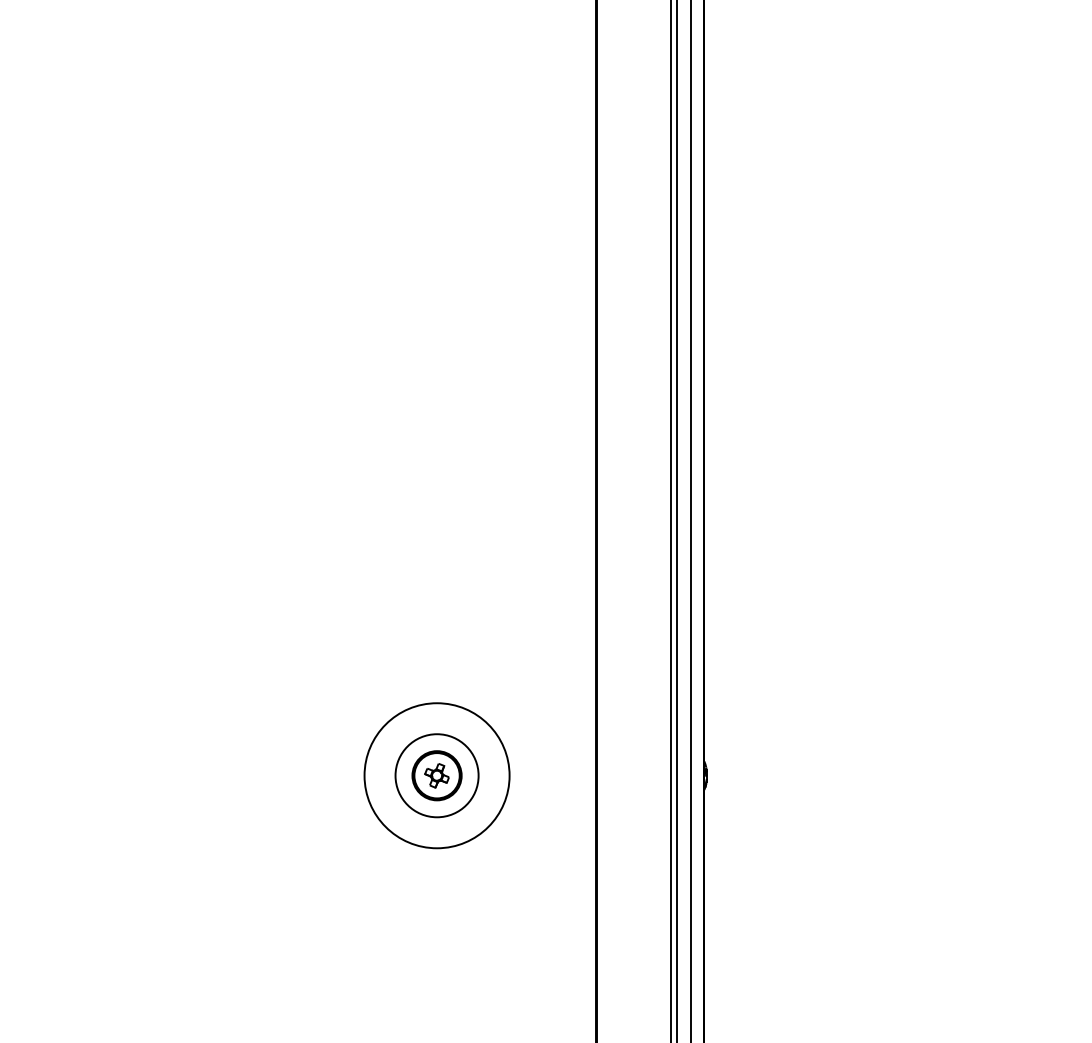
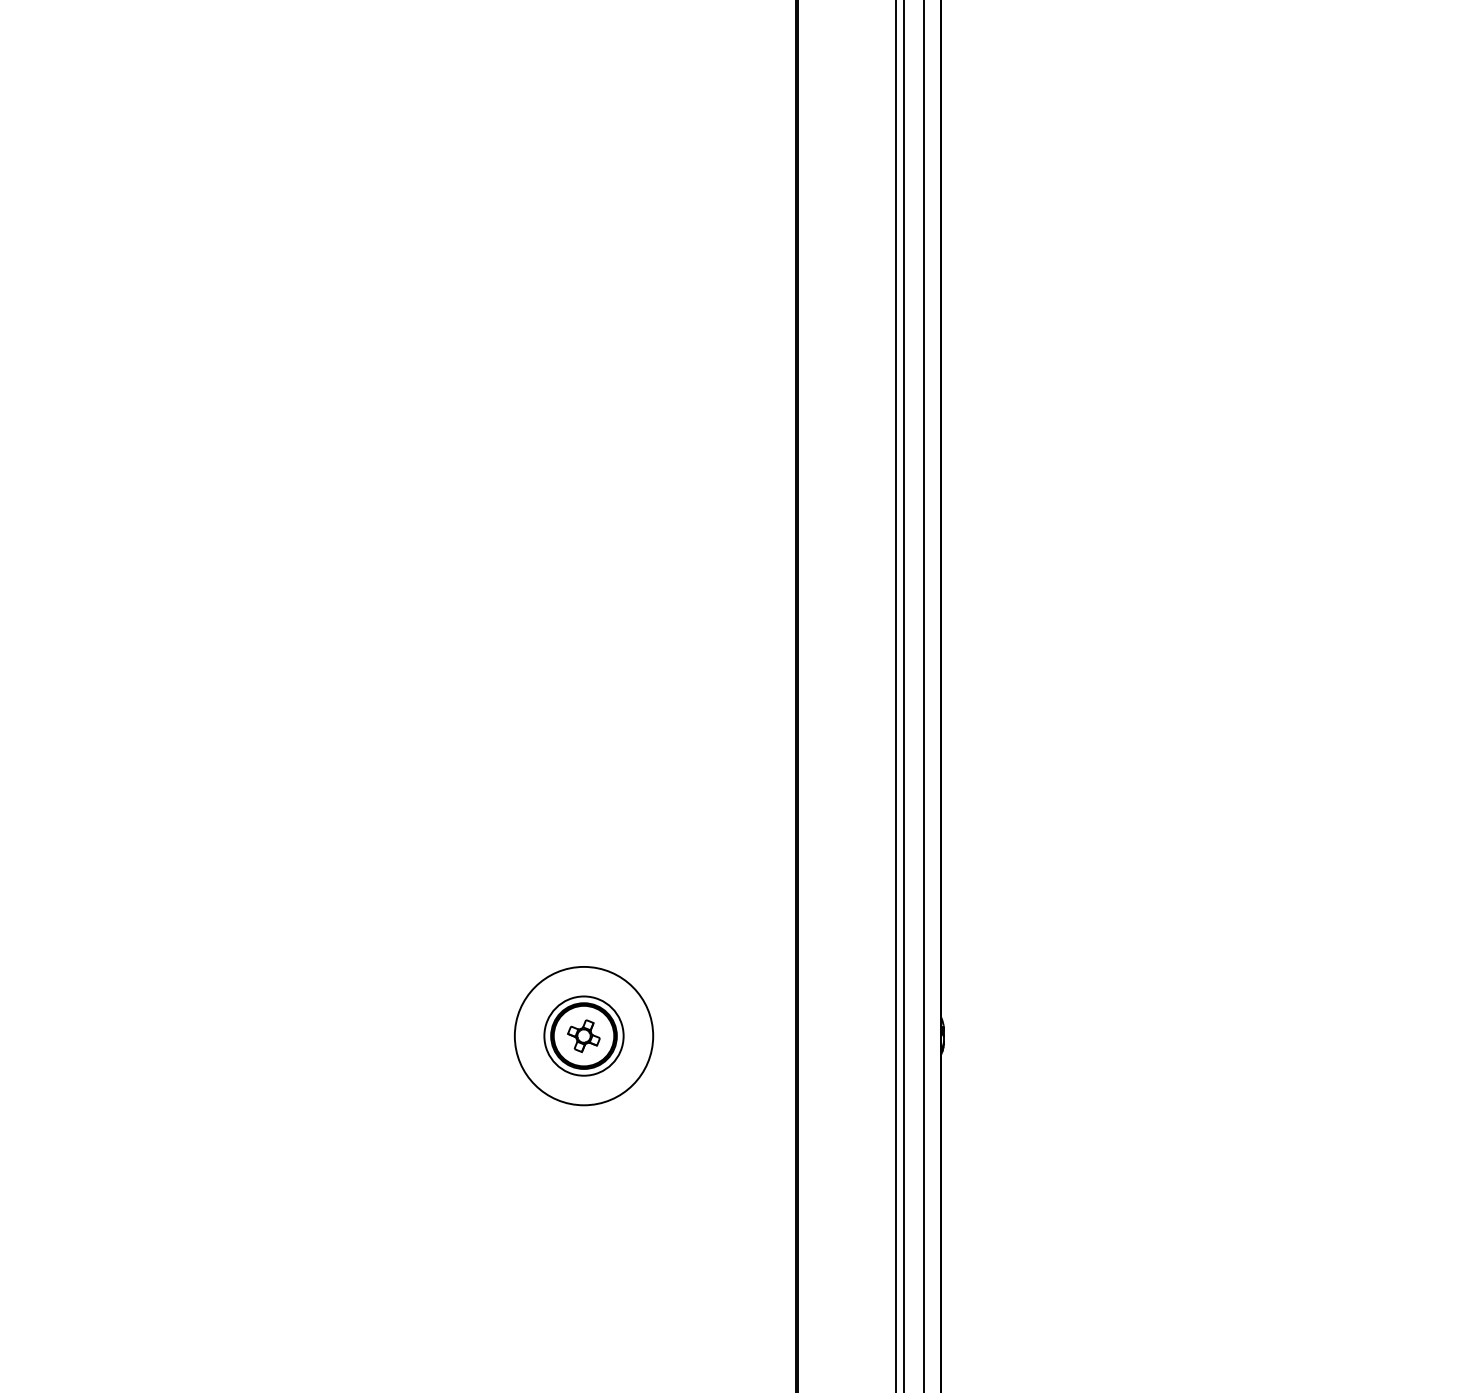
circle: (436, 775) -> (583, 1035), size x0.71
circle: (436, 775) -> (583, 1035), size x0.71

